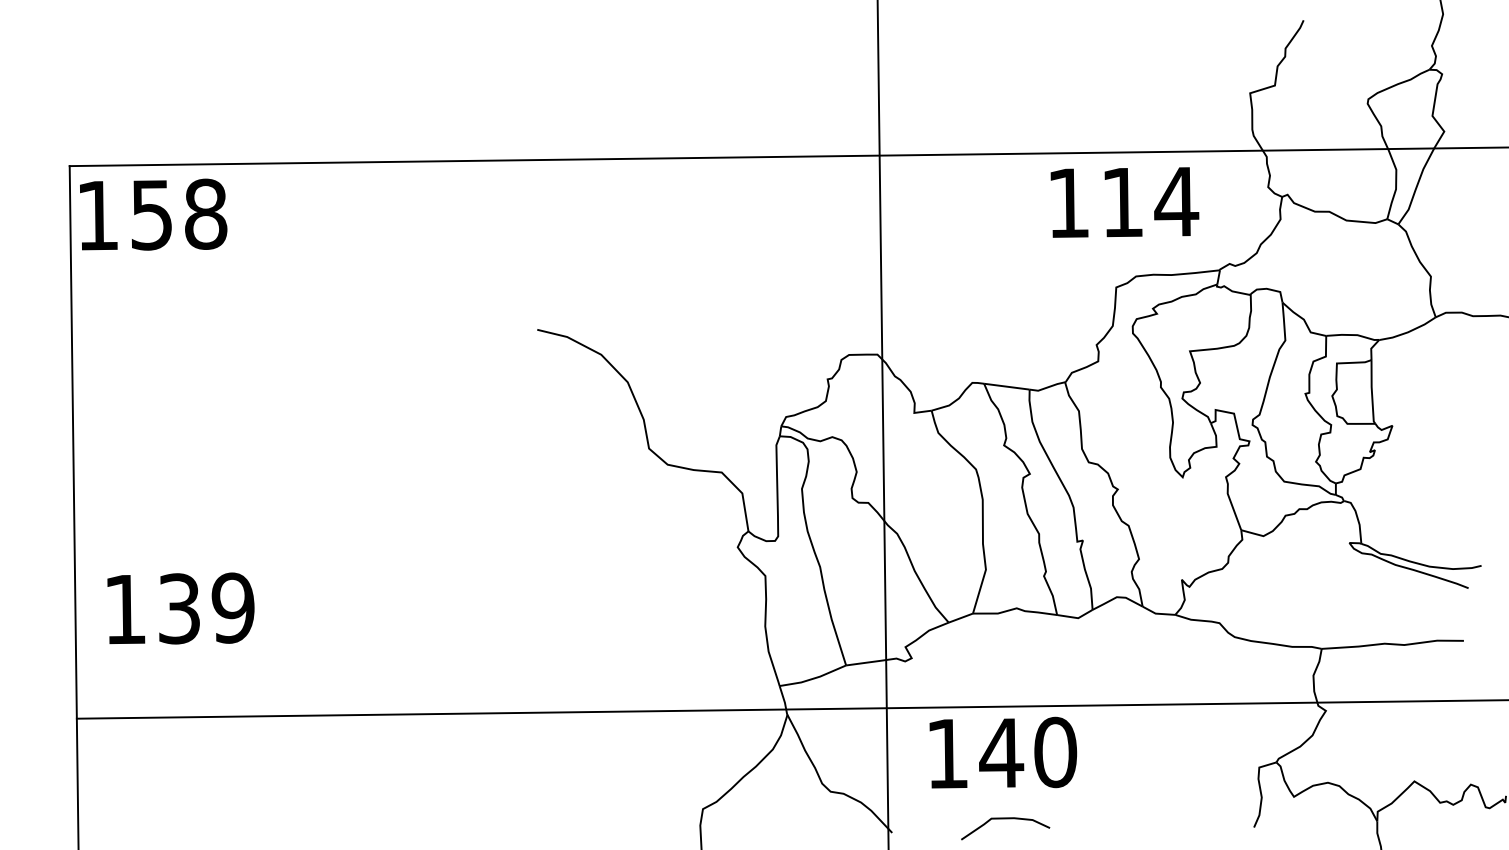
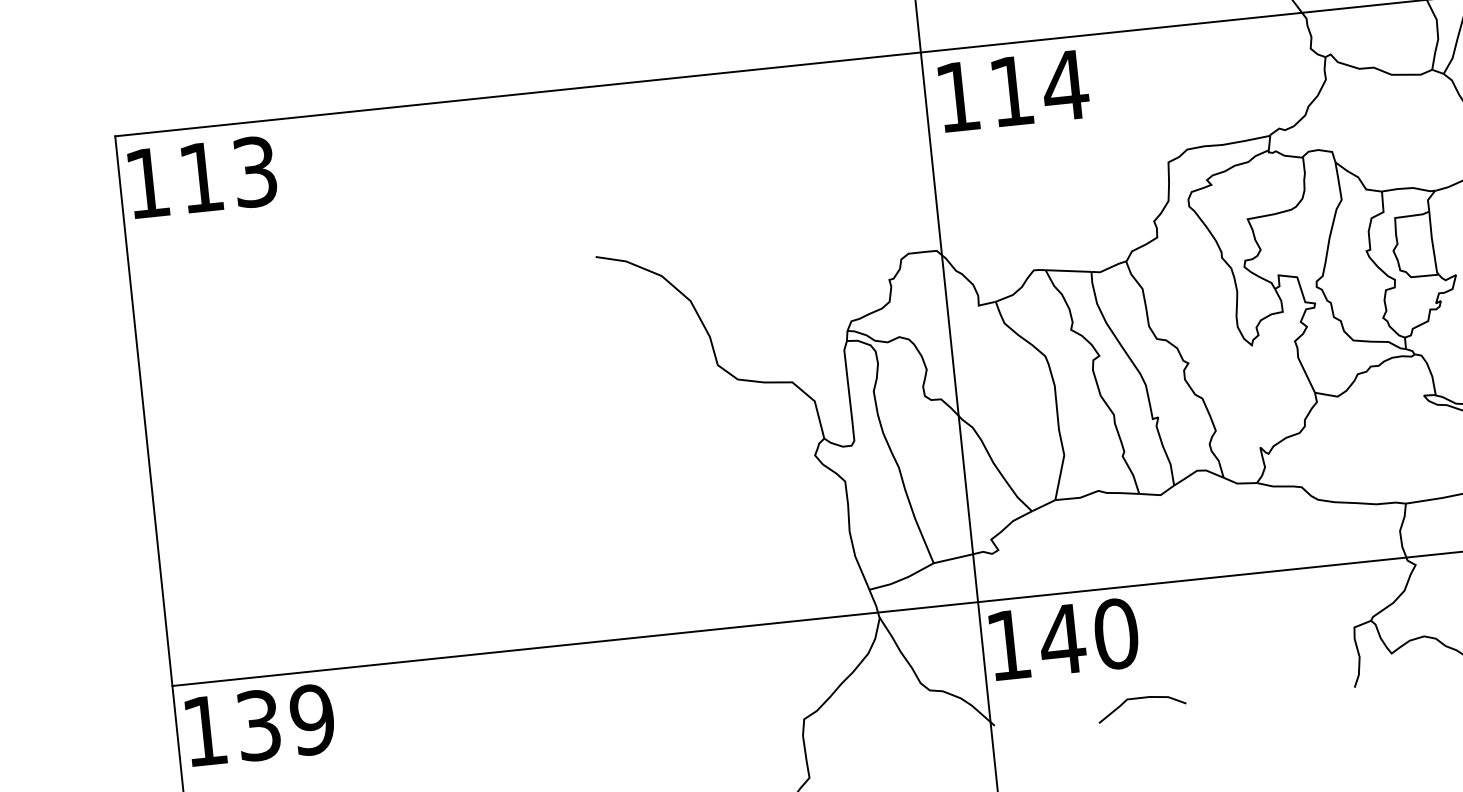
text: (1124, 202) -> (1013, 91), moved
text: (179, 214) -> (228, 174), 158 -> 113
text: (180, 608) -> (259, 725), moved
text: (1003, 752) -> (1064, 638), moved
curve: (1005, 819) -> (1141, 699), moved

